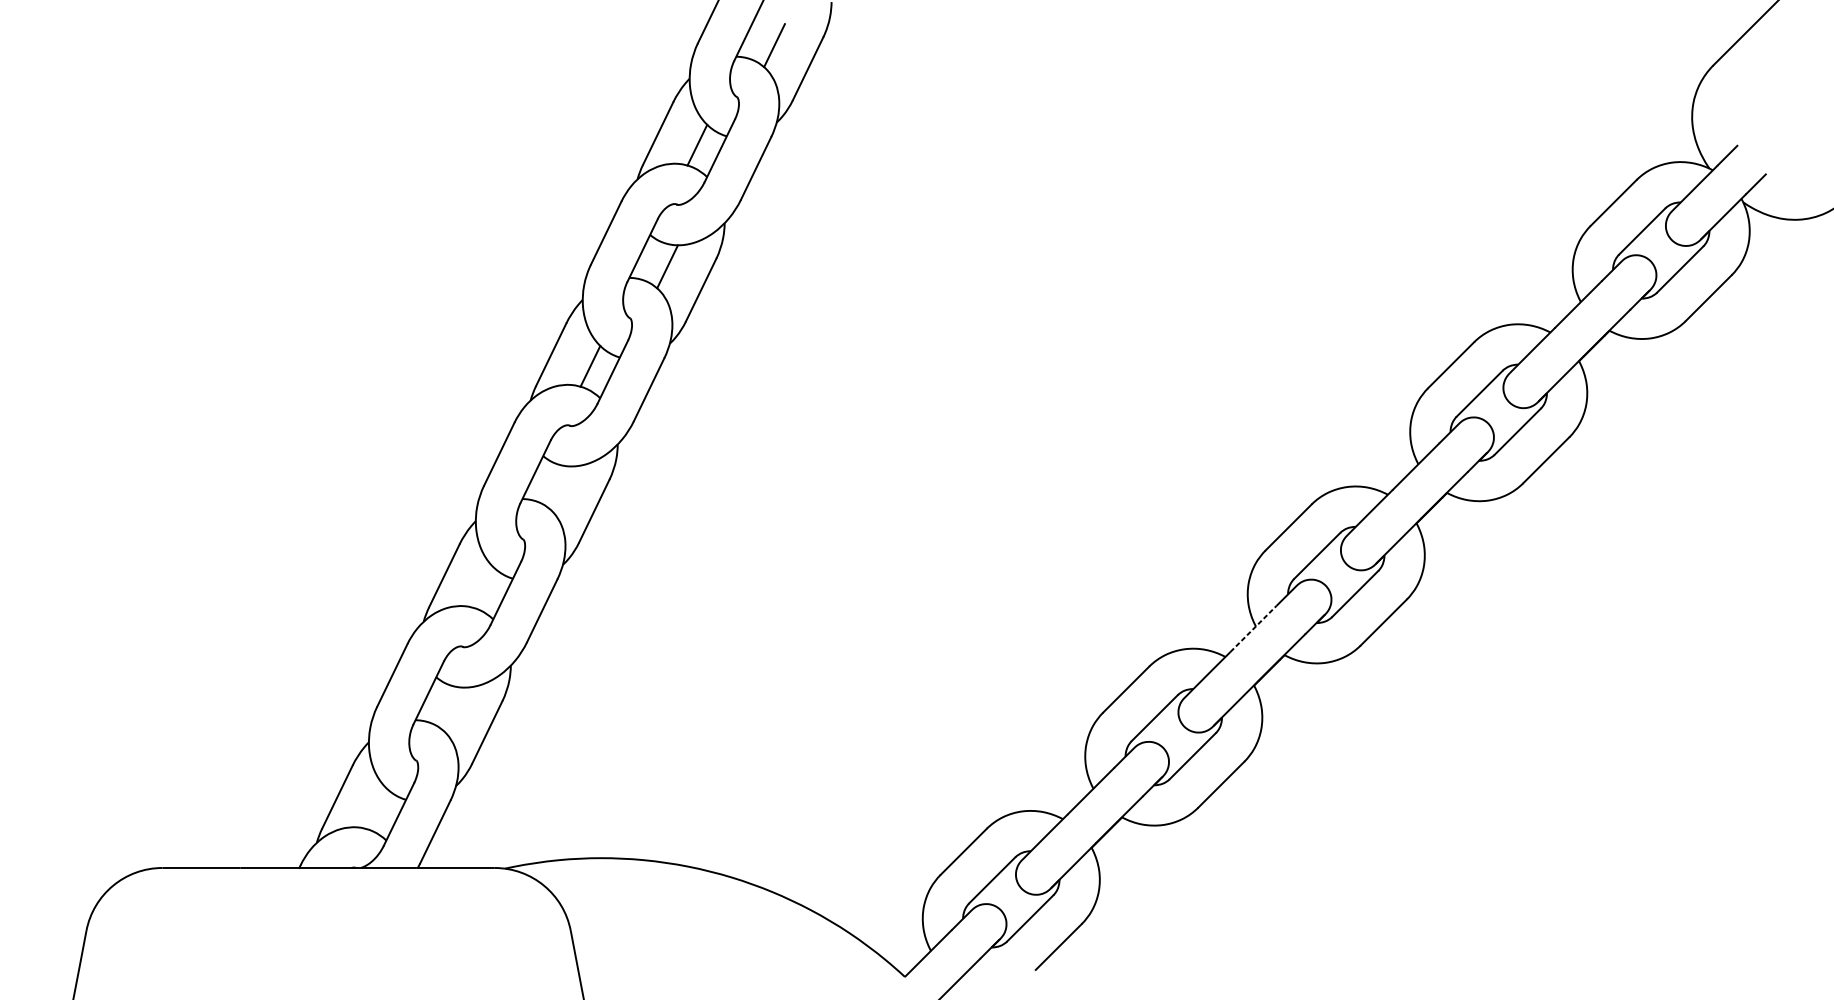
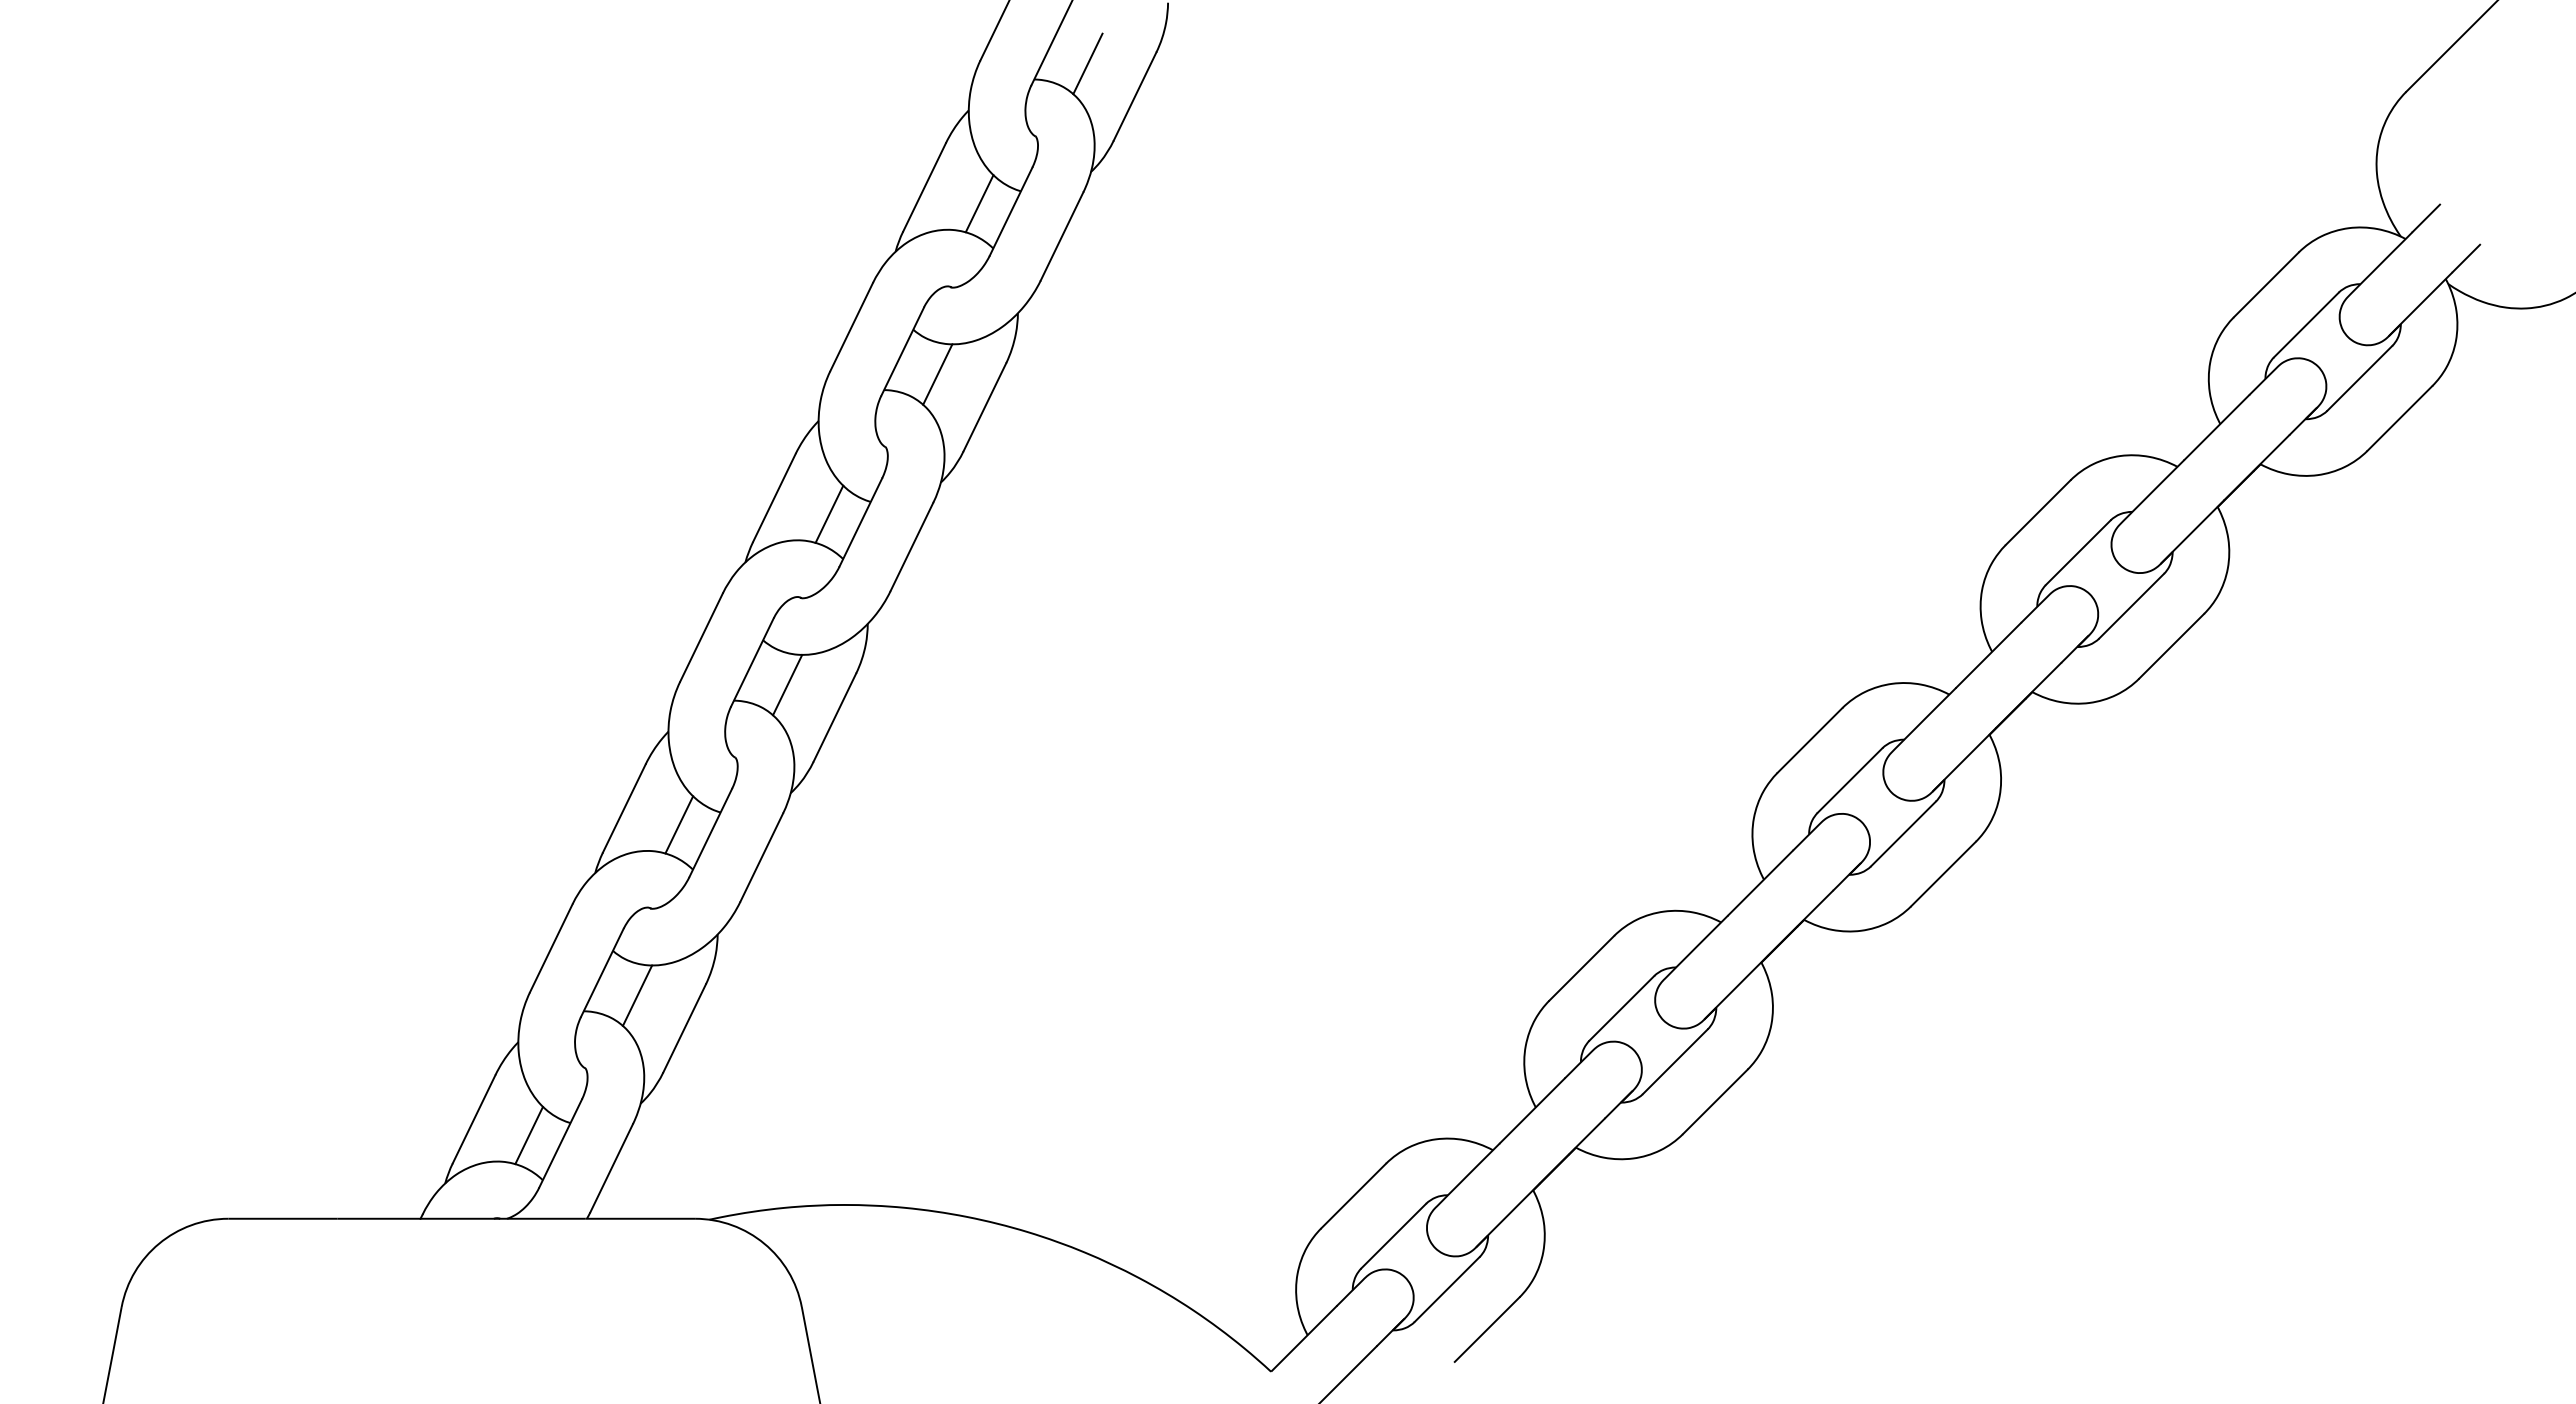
line: (560, 487) -> (787, 684), added
line: (483, 587) -> (679, 824), added
line: (1253, 629) -> (1760, 883), dashed -> solid
line: (453, 709) -> (637, 995), added
line: (376, 808) -> (528, 1135), added

